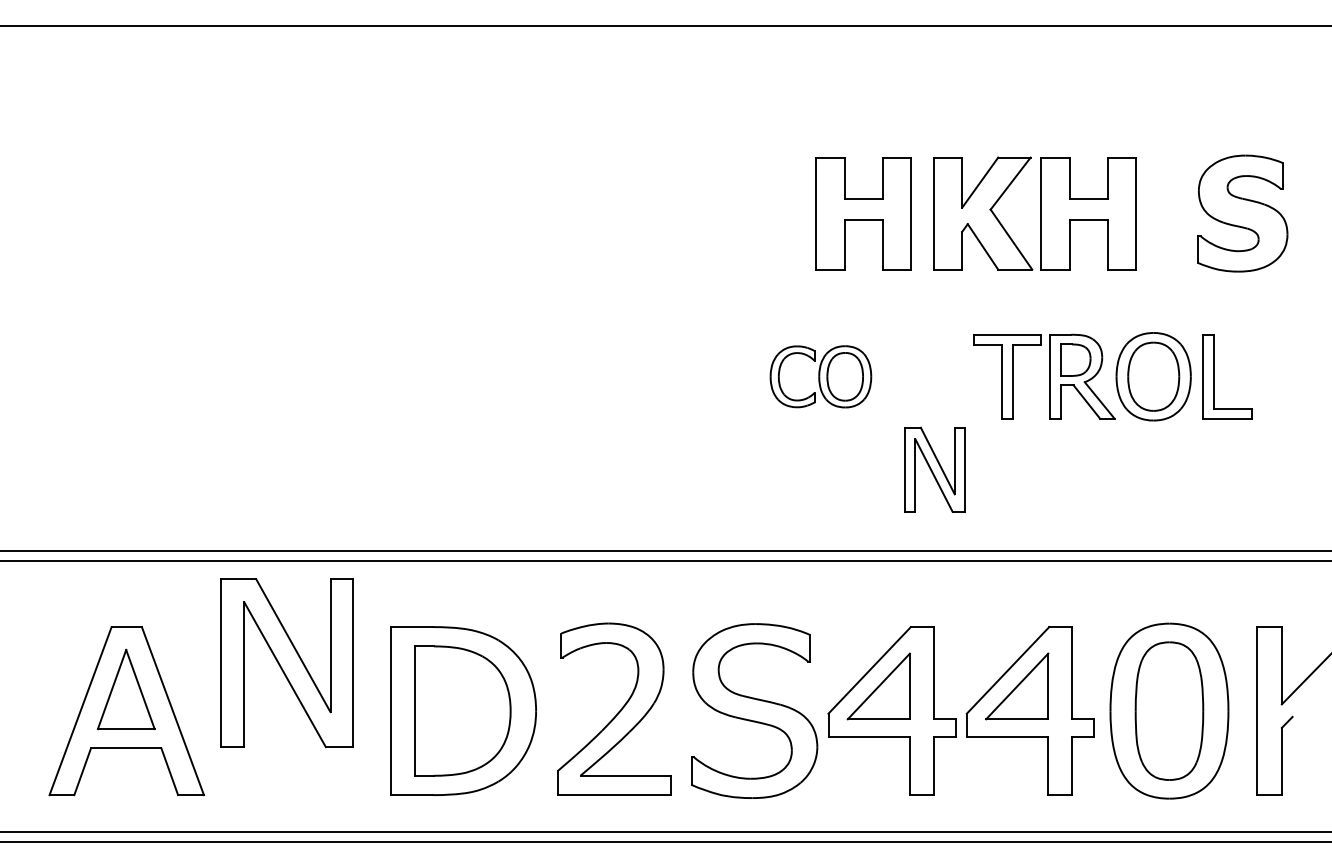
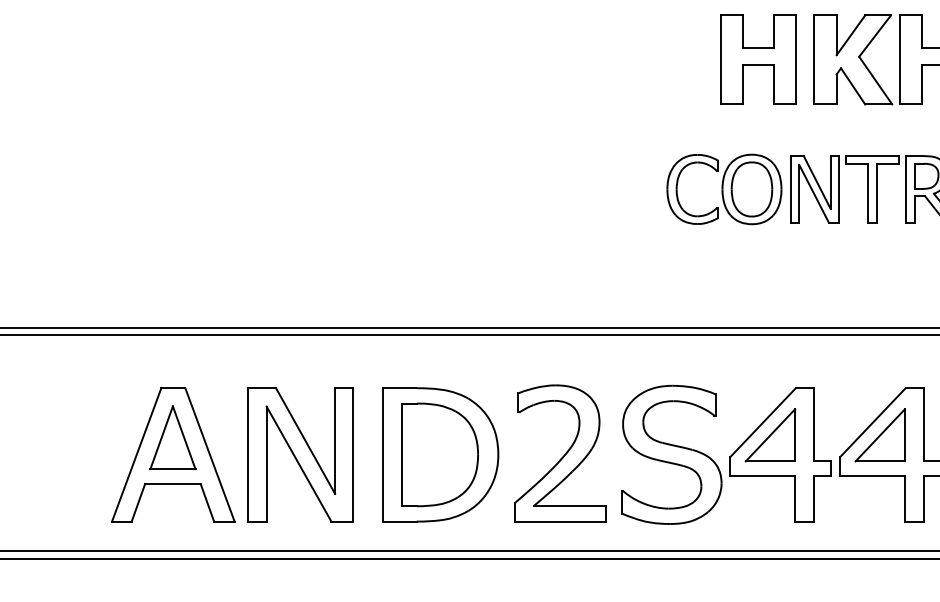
part: (820, 376) -> (724, 189), size x1.43
part: (934, 469) -> (814, 189), moved
part: (286, 663) -> (300, 455), moved

